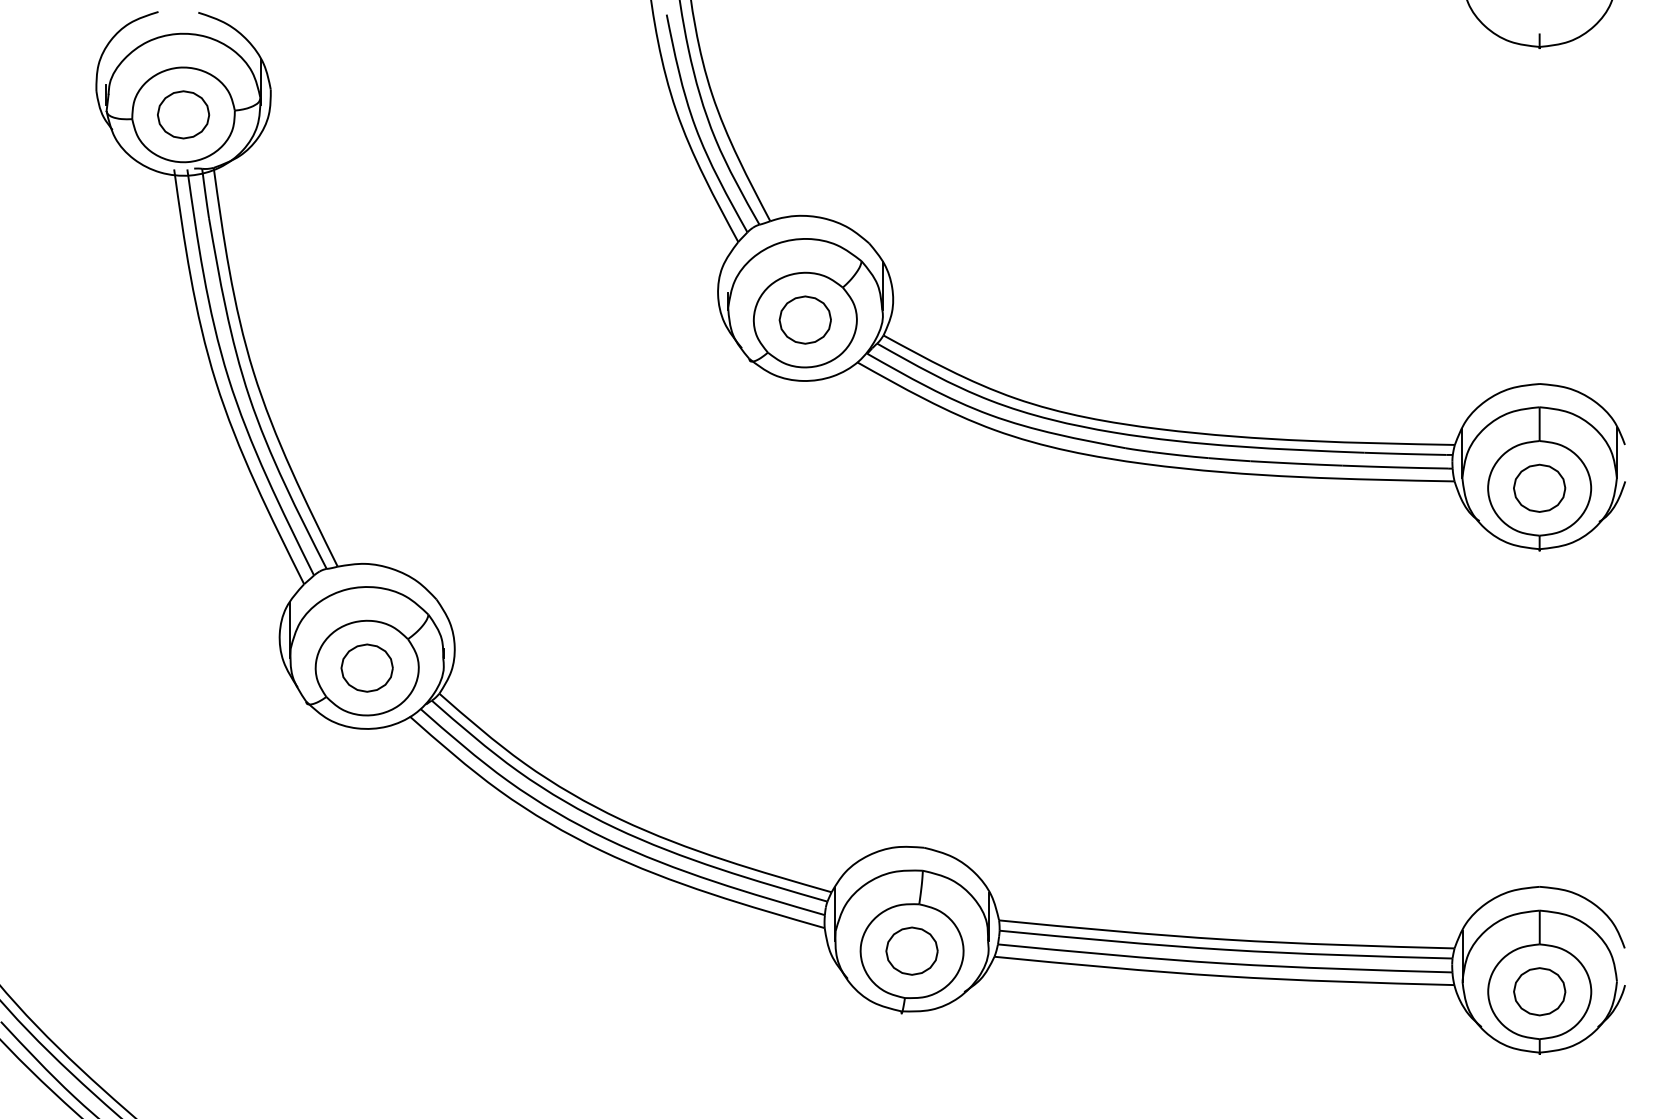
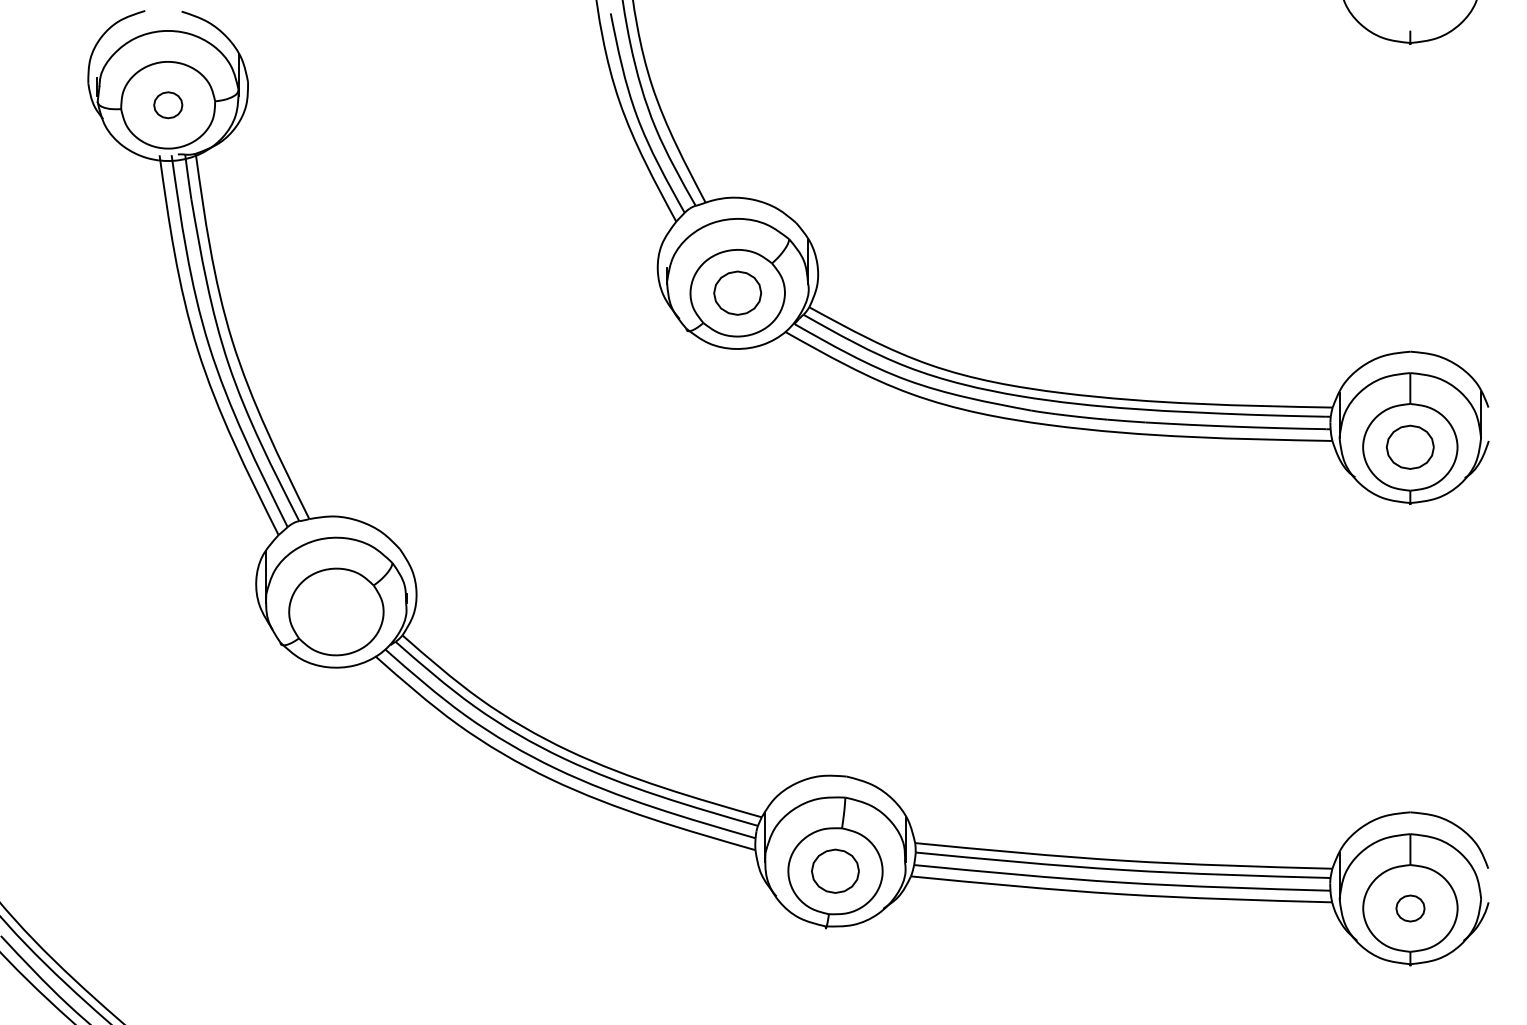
part: (183, 114) -> (168, 104), size x0.6
part: (366, 667) -> (335, 611), removed
part: (1539, 991) -> (1410, 908), size x0.6

